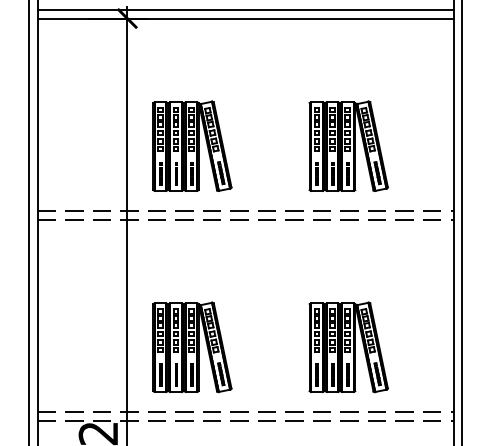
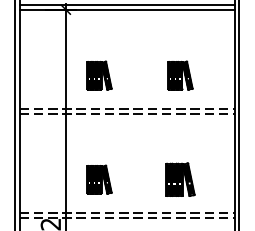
part: (192, 145) -> (99, 75), size x0.6
part: (348, 145) -> (180, 75), size x0.6
part: (192, 346) -> (99, 179), size x0.6
part: (348, 346) -> (180, 179), size x0.7

